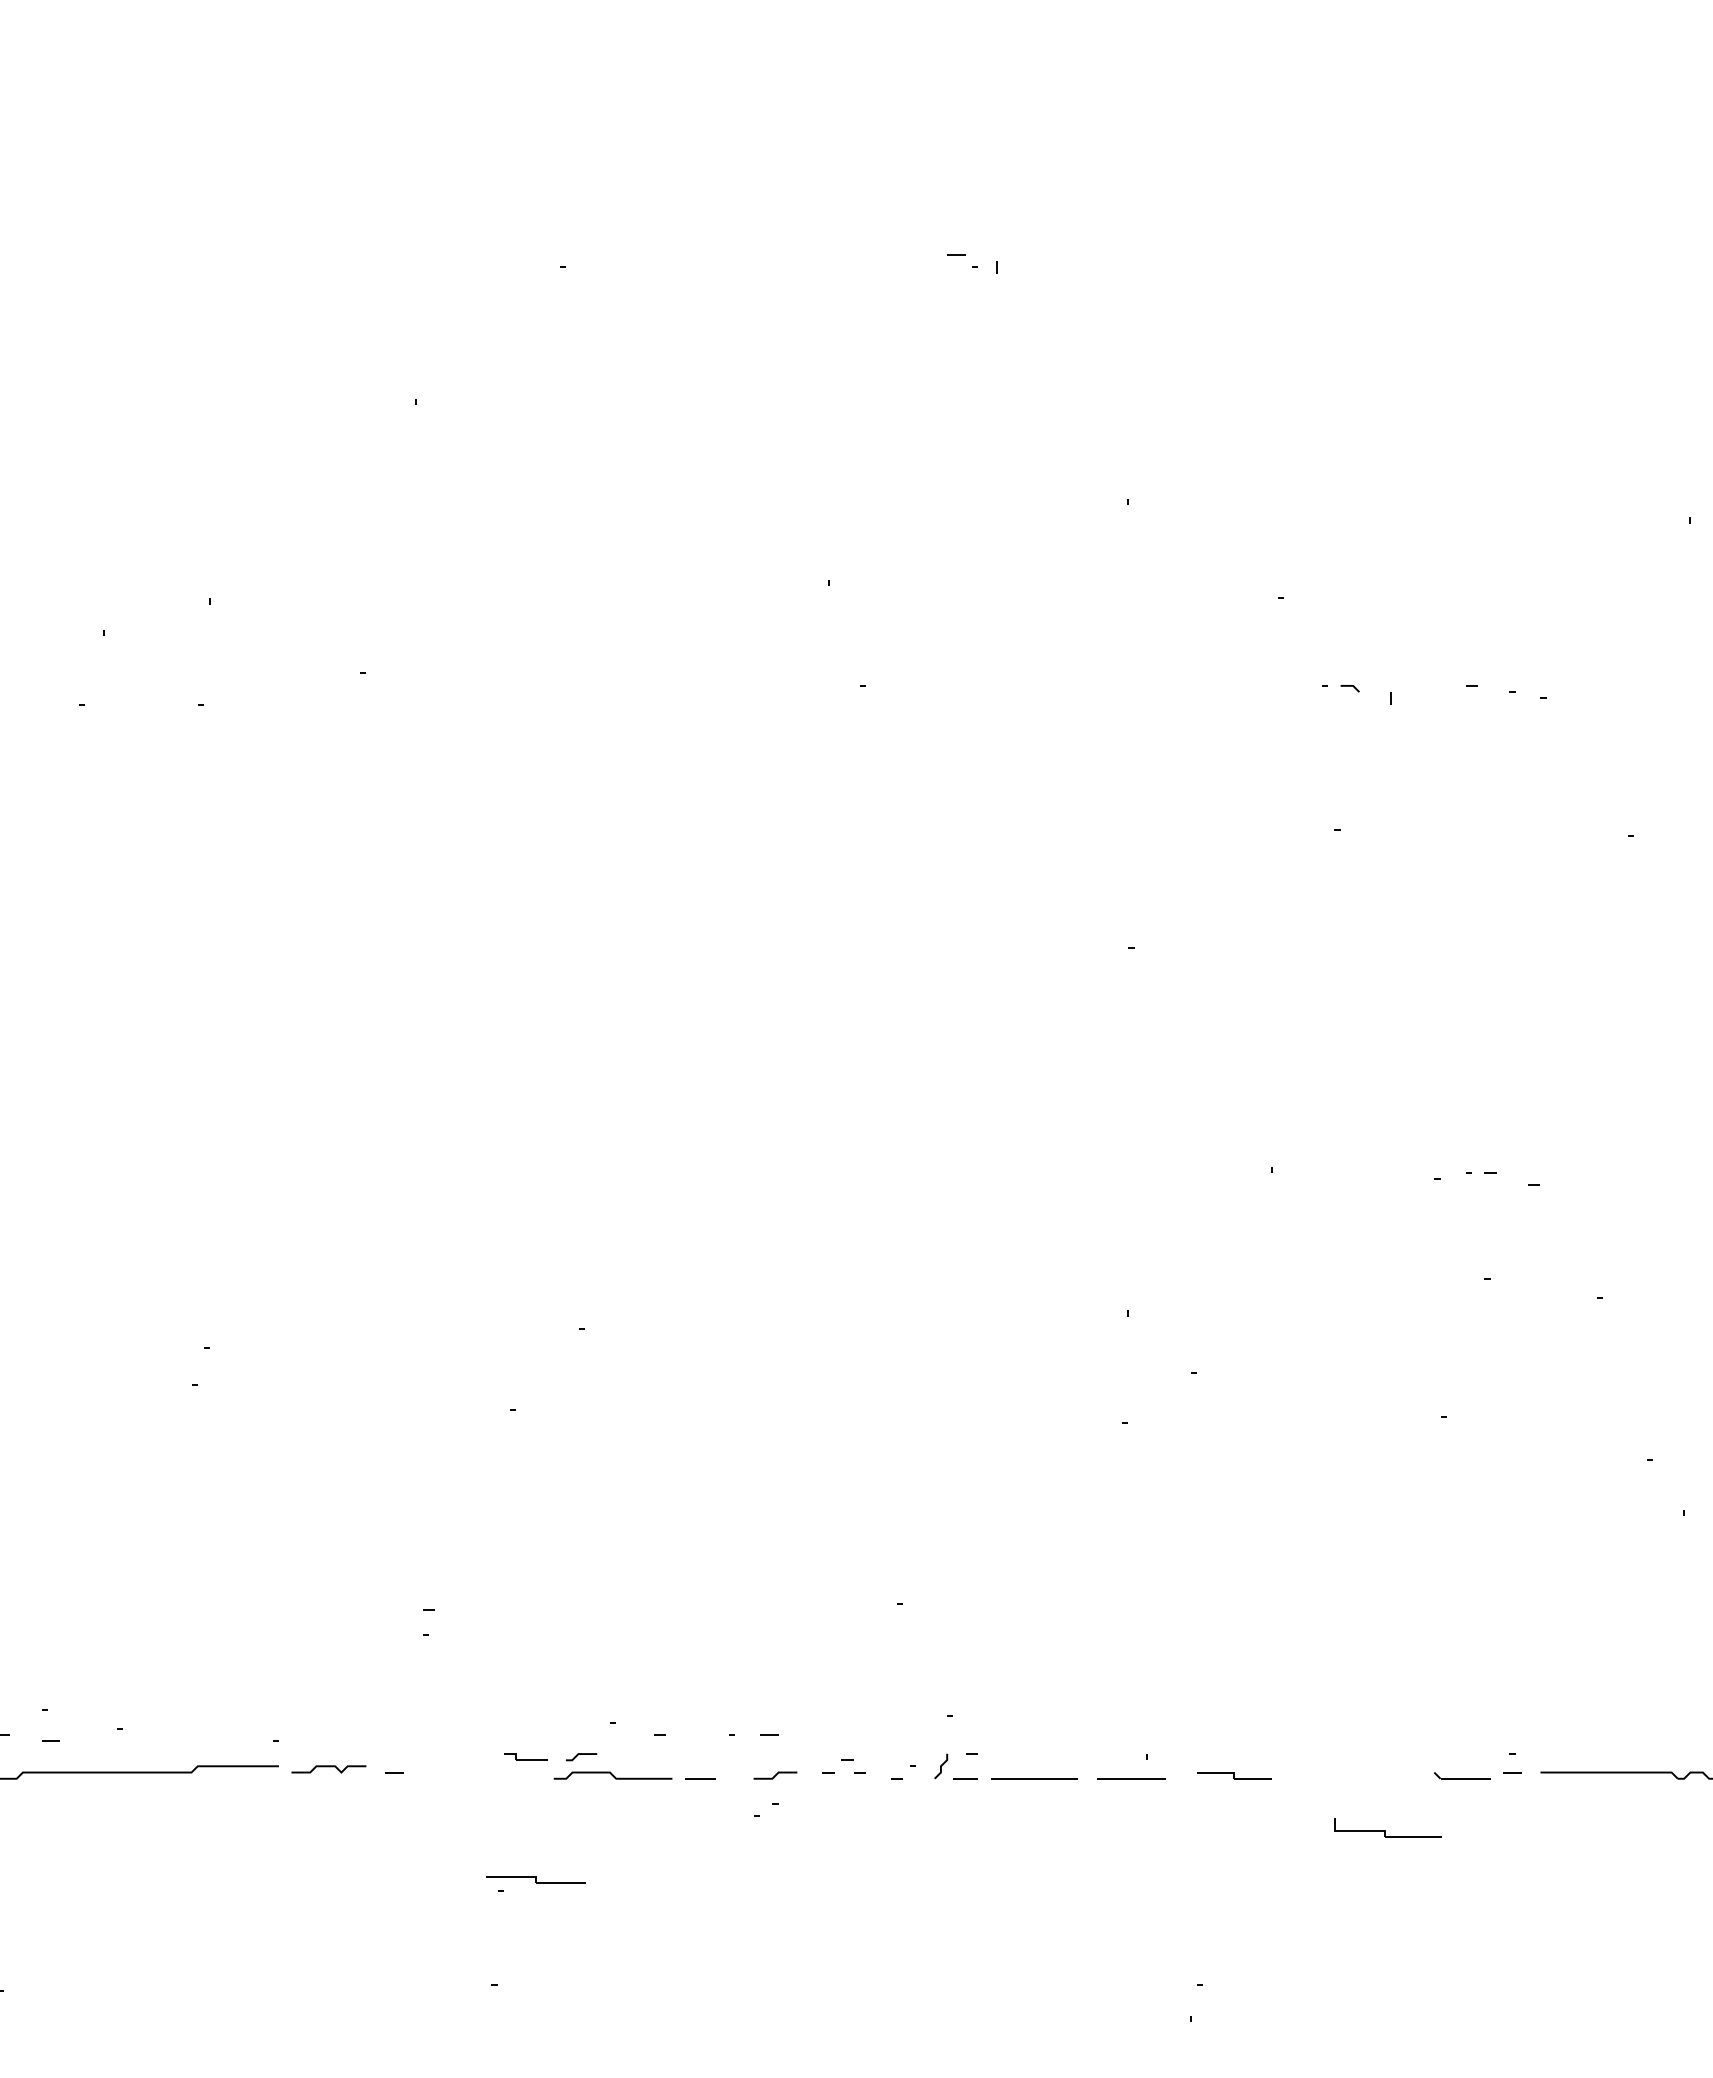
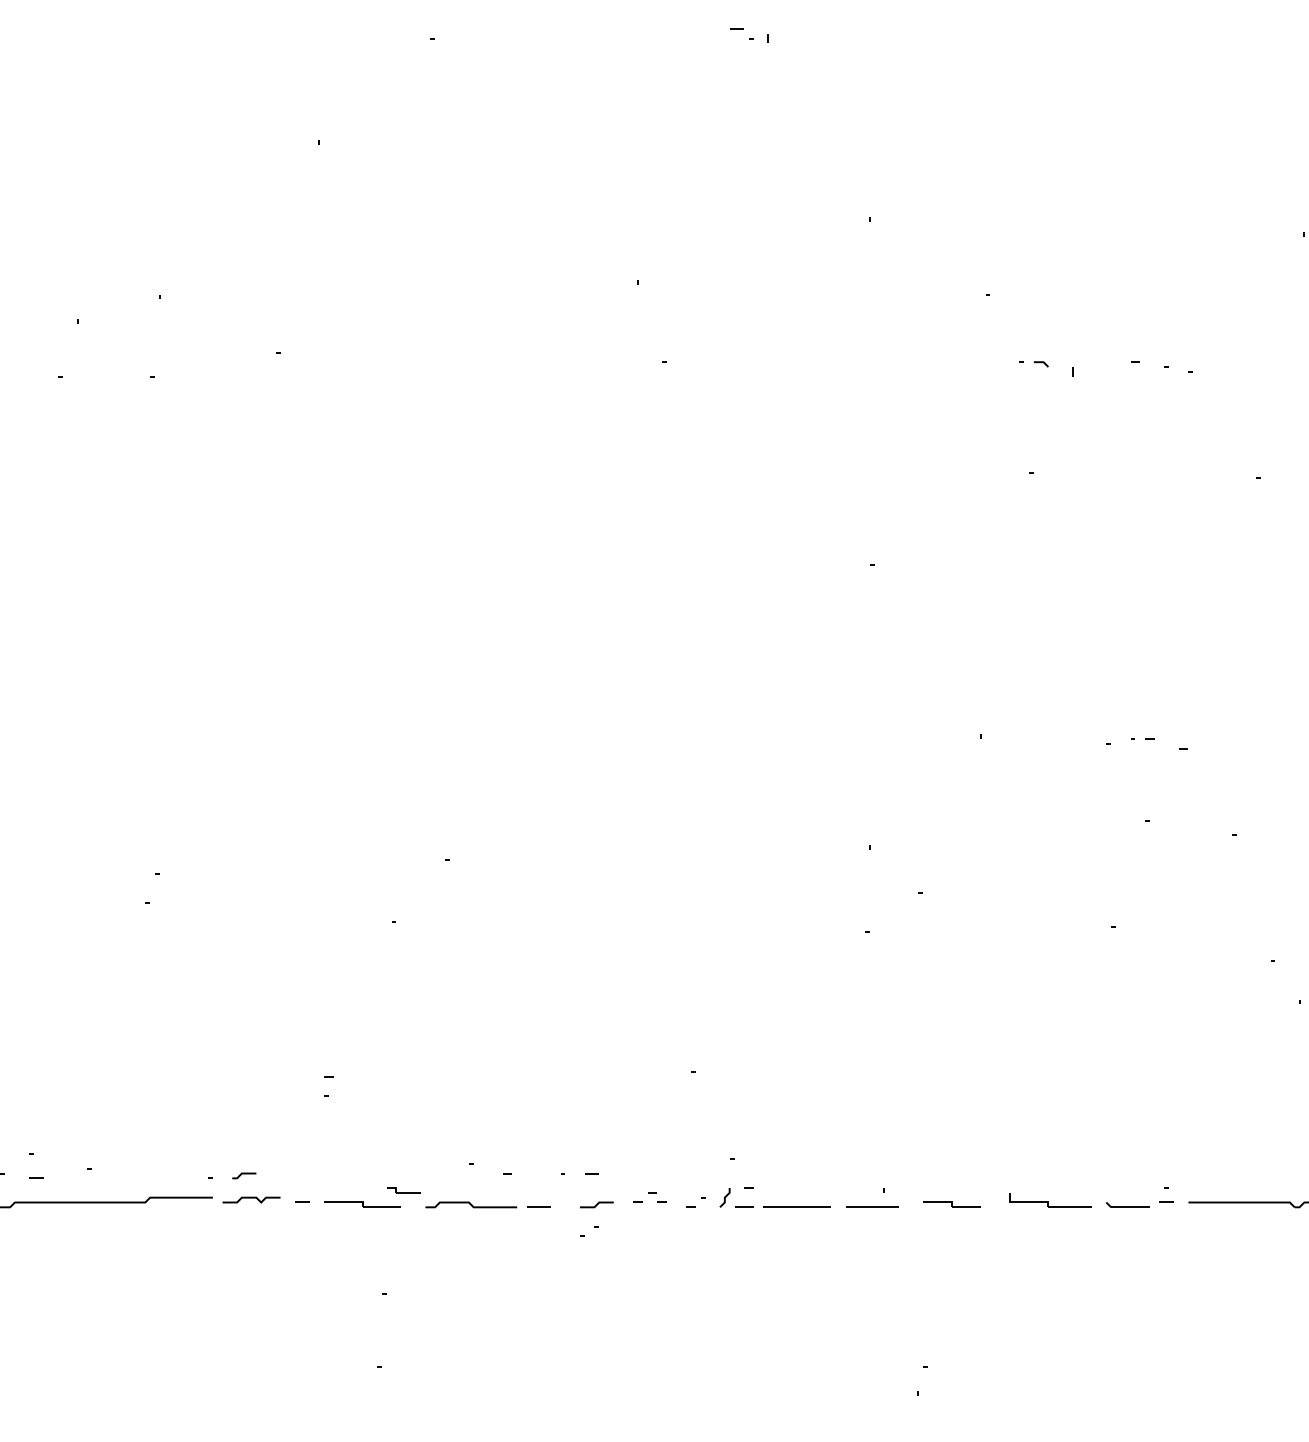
line: (581, 1754) -> (244, 1173), moved
part: (1387, 1827) -> (1050, 1200), moved
part: (535, 1879) -> (362, 1204), moved

